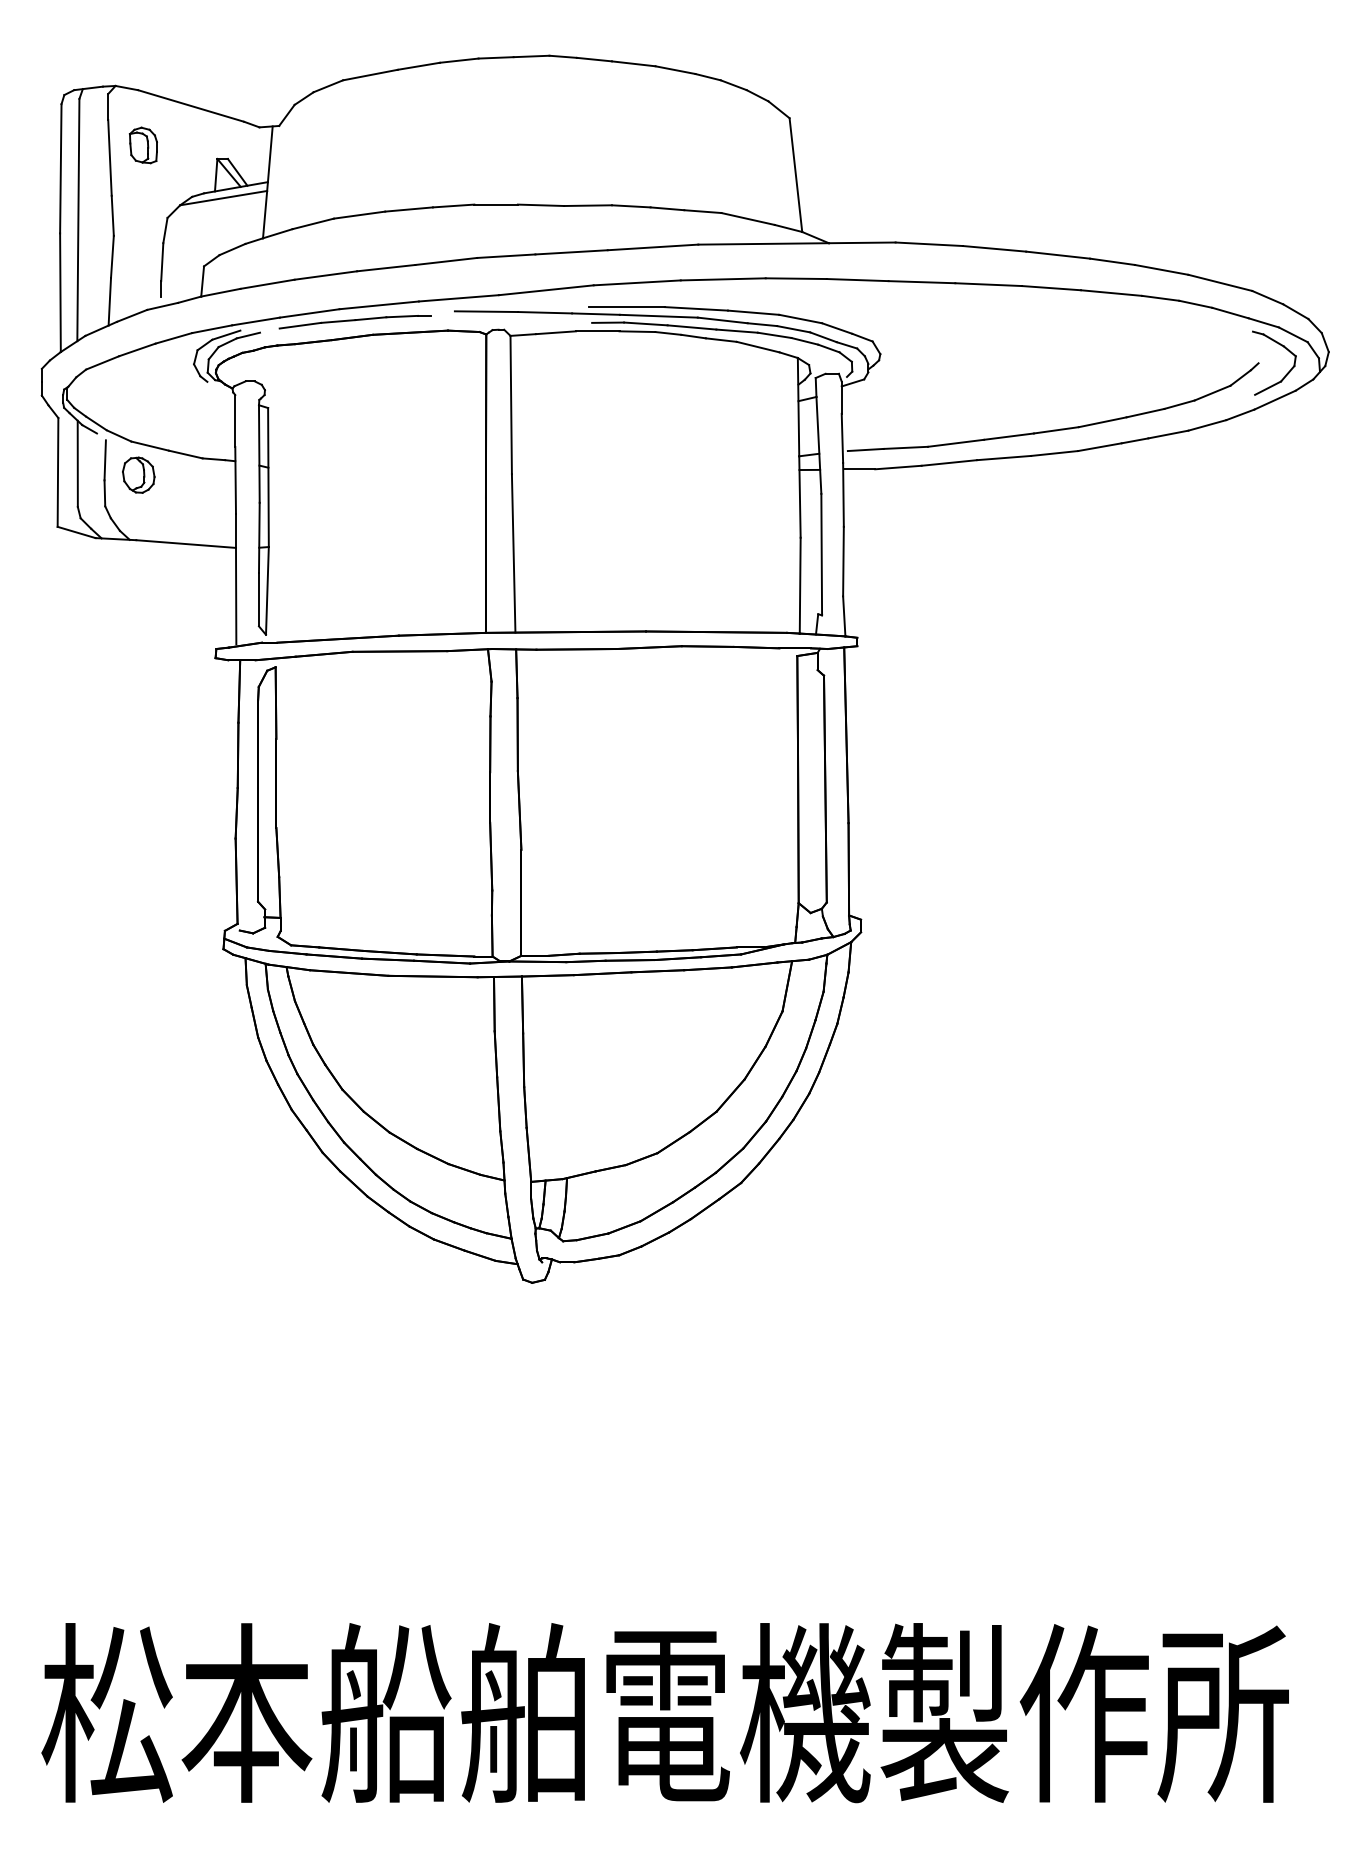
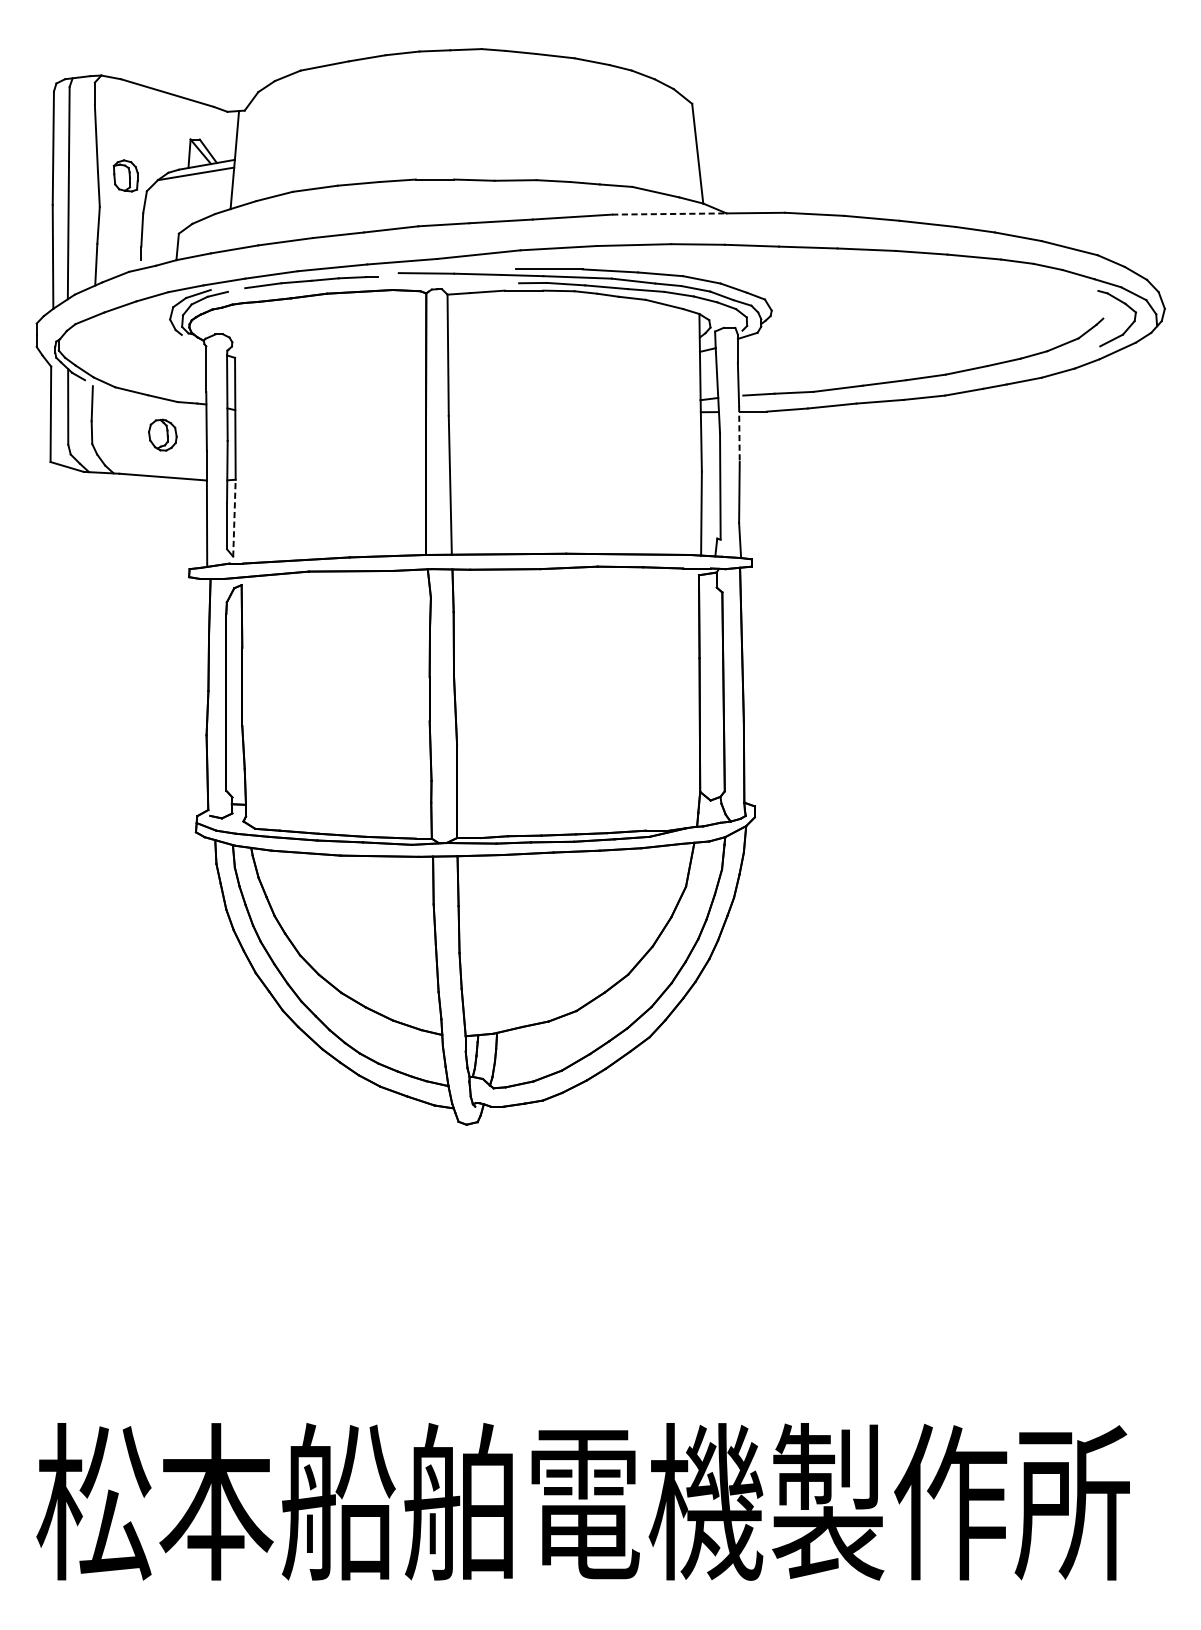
part: (142, 145) -> (124, 175), moved
line: (764, 243) -> (670, 213), solid -> dashed
part: (138, 474) -> (162, 434), moved
line: (843, 494) -> (739, 433), solid -> dashed
line: (267, 590) -> (234, 517), solid -> dashed

